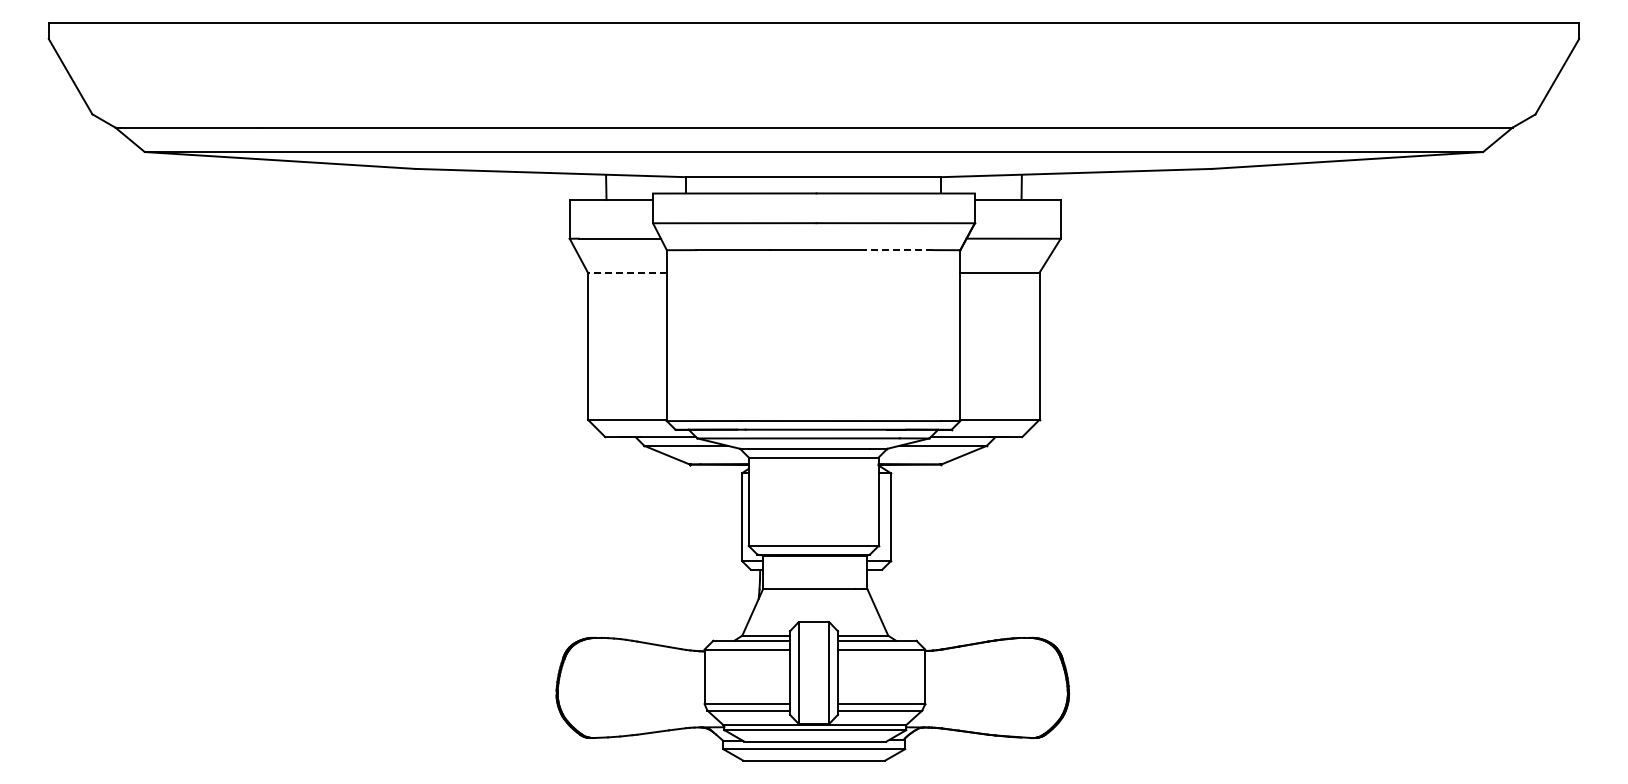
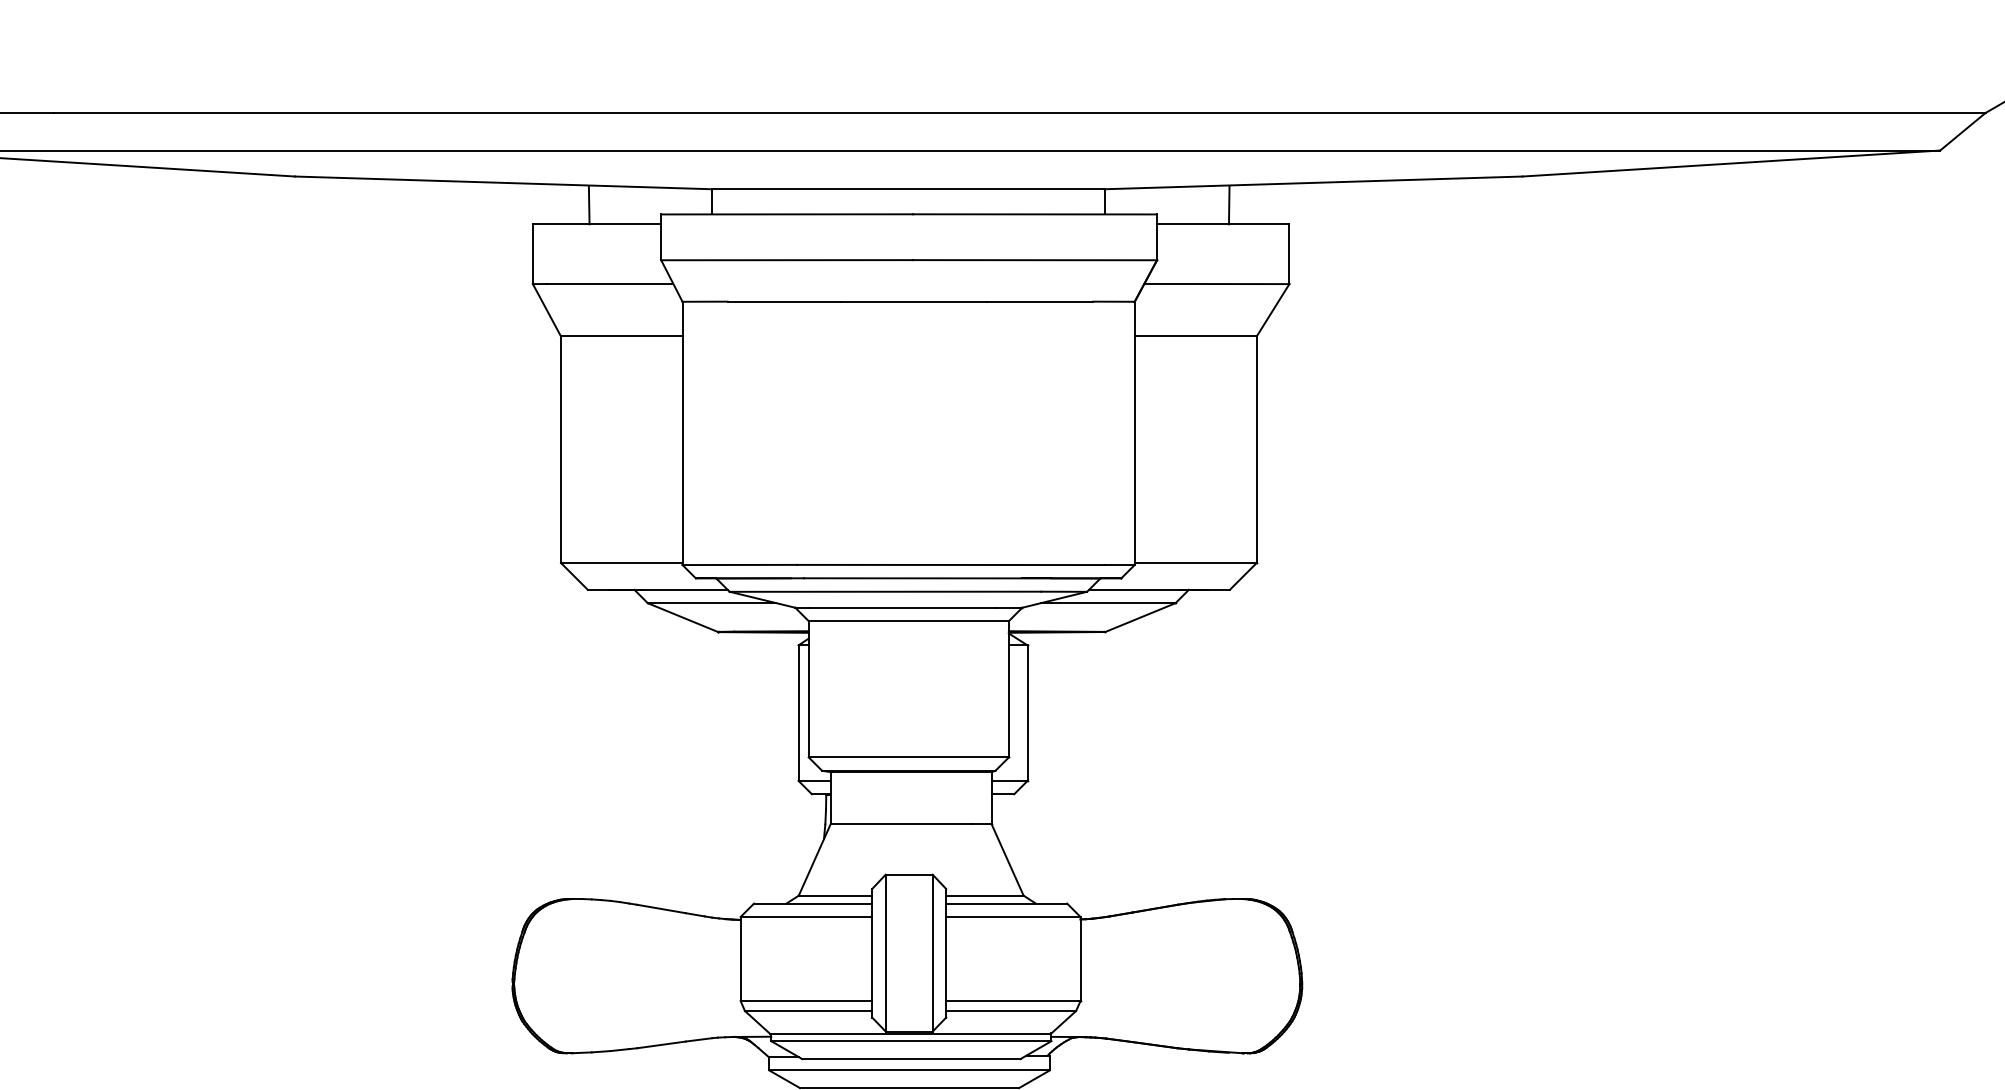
line: (898, 250) -> (1039, 302), dashed -> solid
line: (626, 272) -> (620, 336), dashed -> solid

